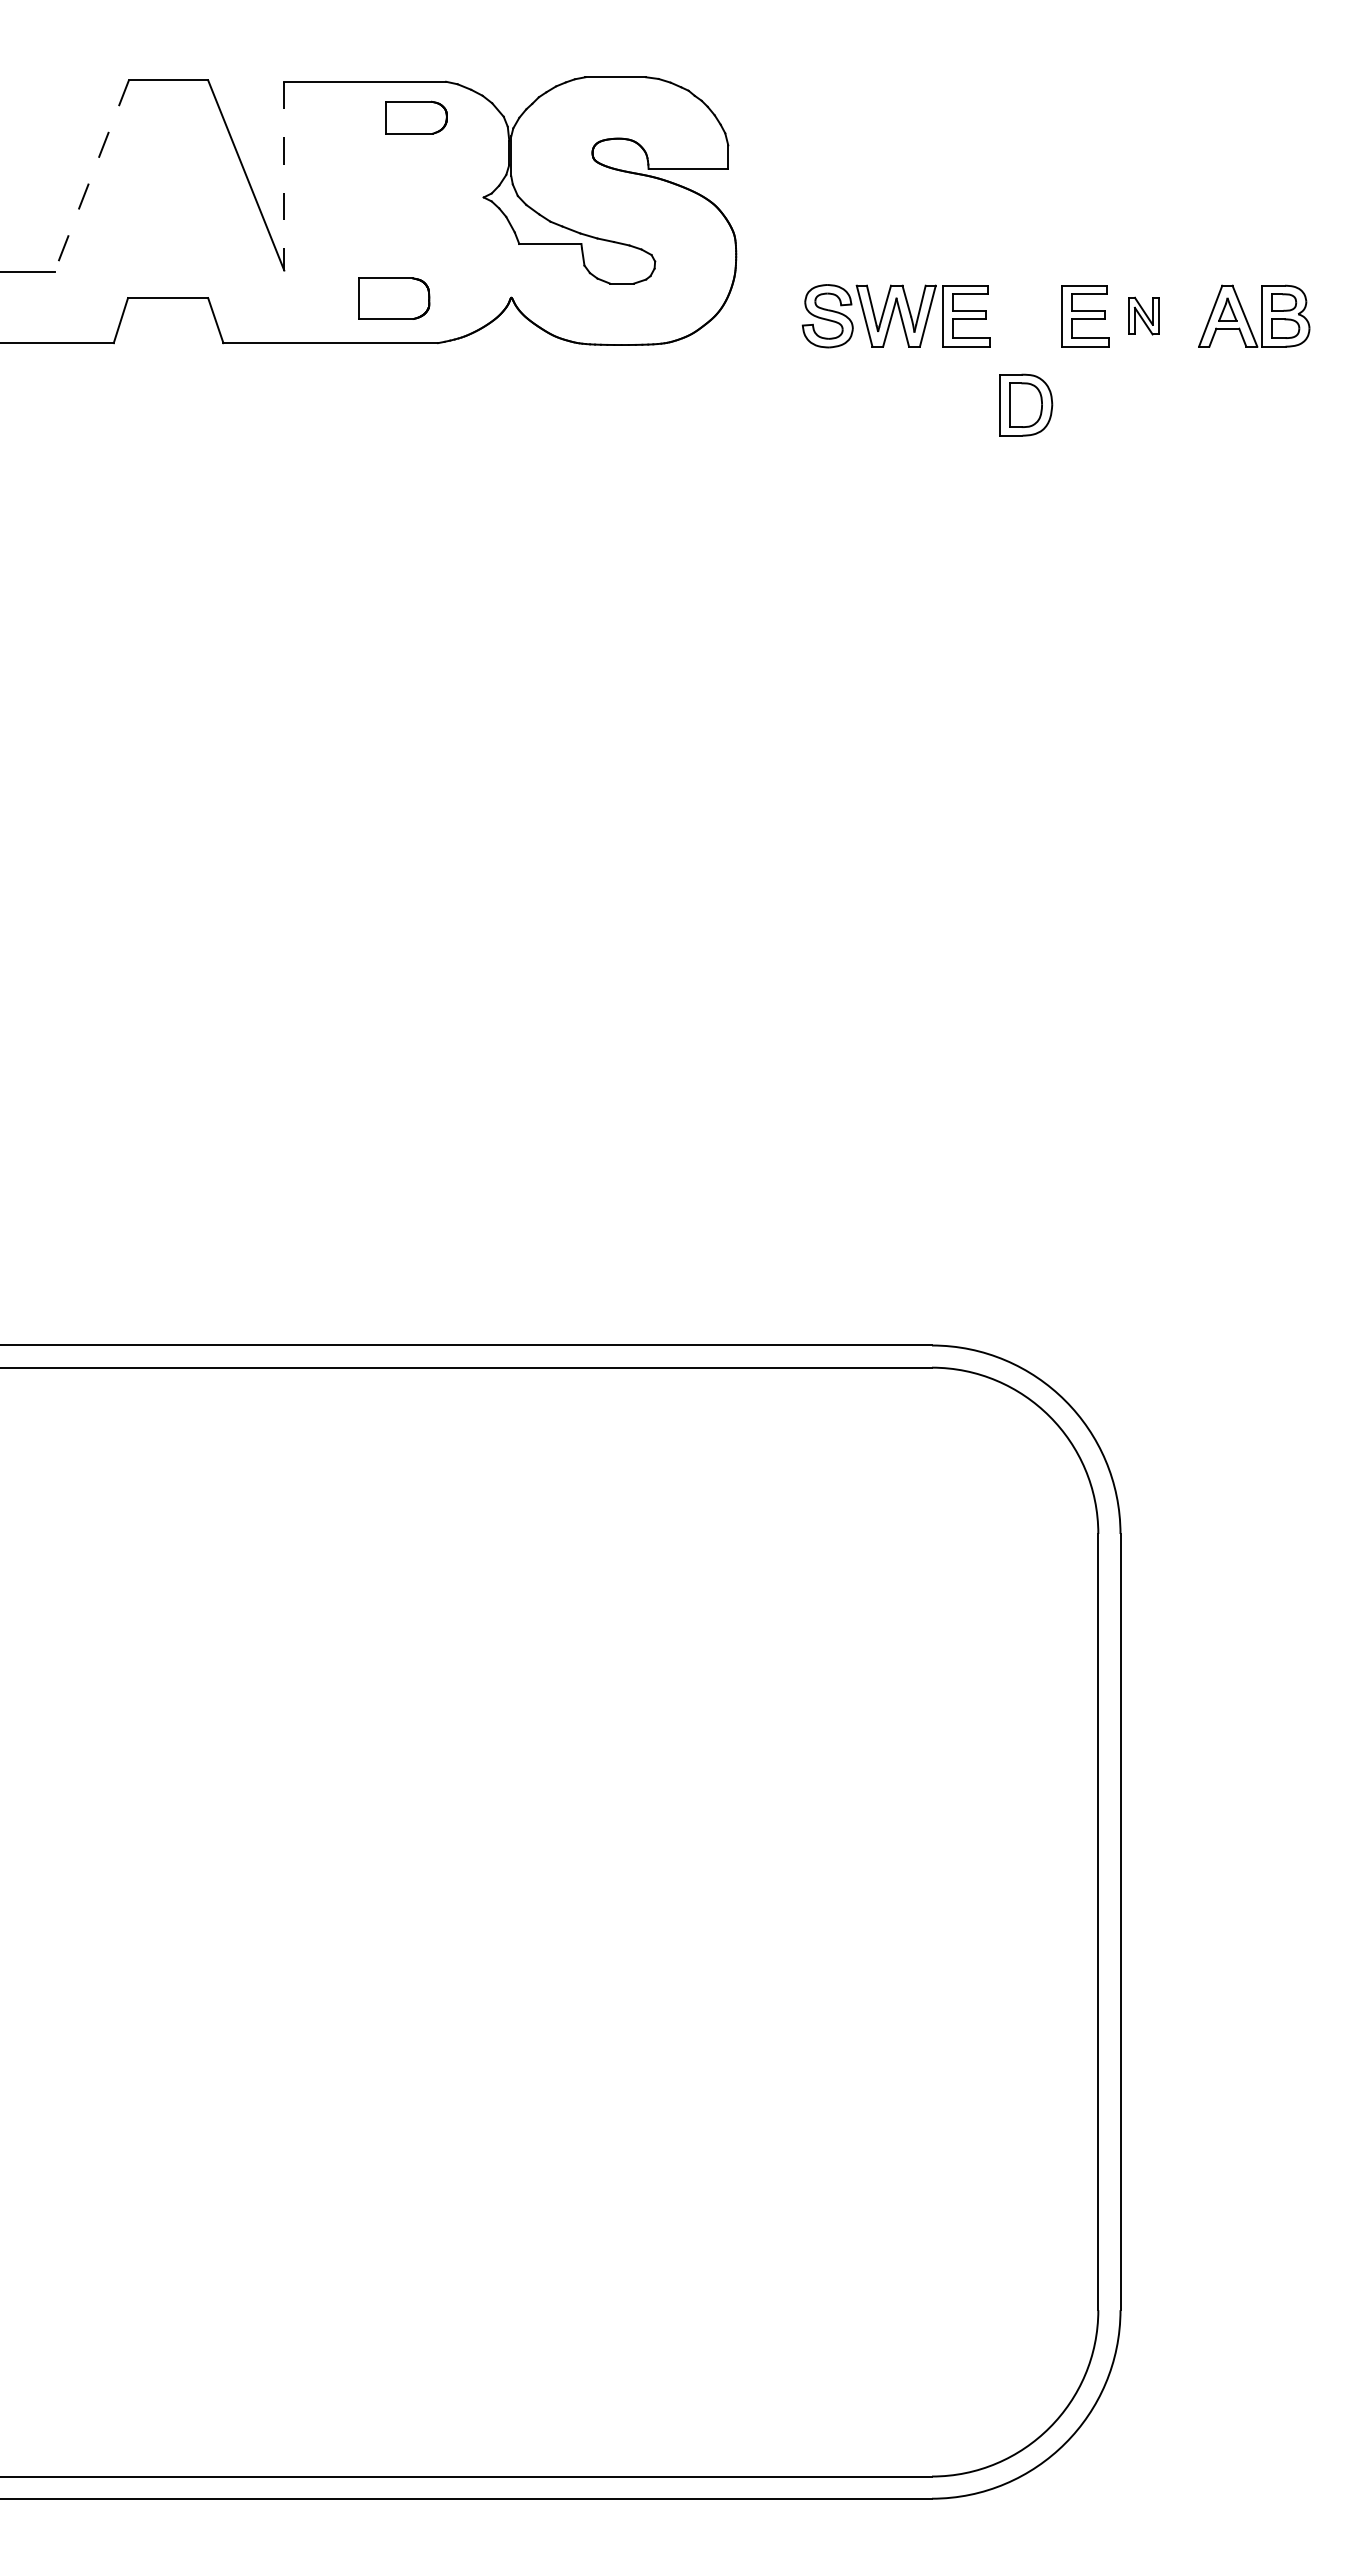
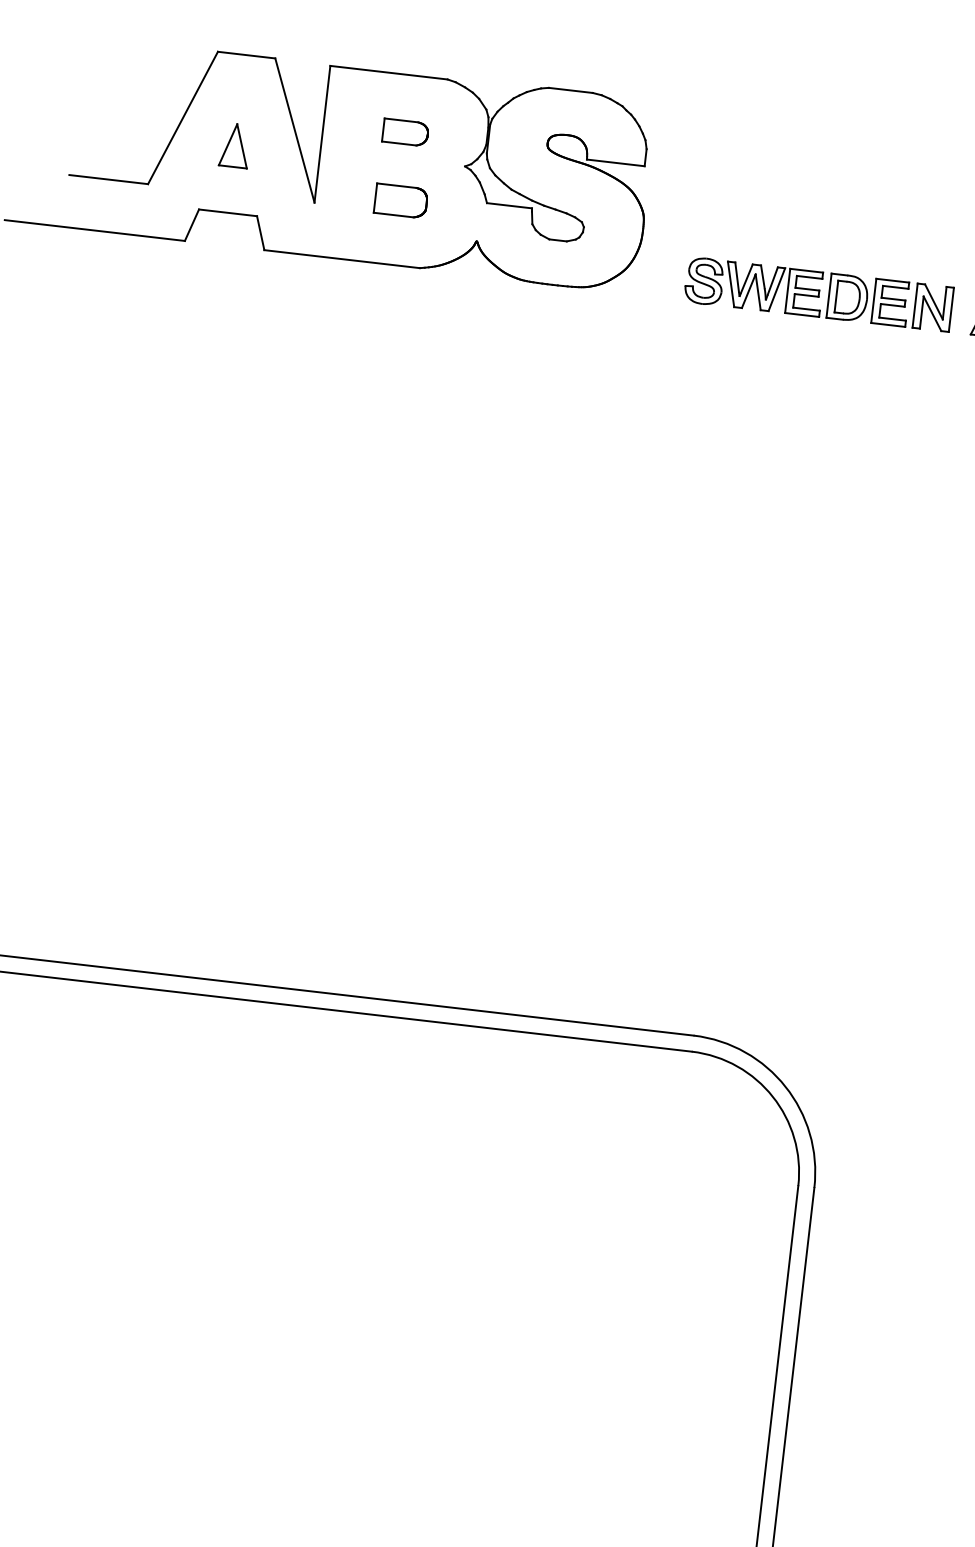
part: (416, 117) -> (405, 132), moved
line: (91, 175) -> (182, 117), dashed -> solid
line: (284, 176) -> (322, 134), dashed -> solid
part: (167, 204) -> (235, 145), added
part: (394, 298) -> (401, 200), moved
part: (1143, 315) -> (933, 307), size x1.67
part: (1026, 404) -> (848, 297), moved

